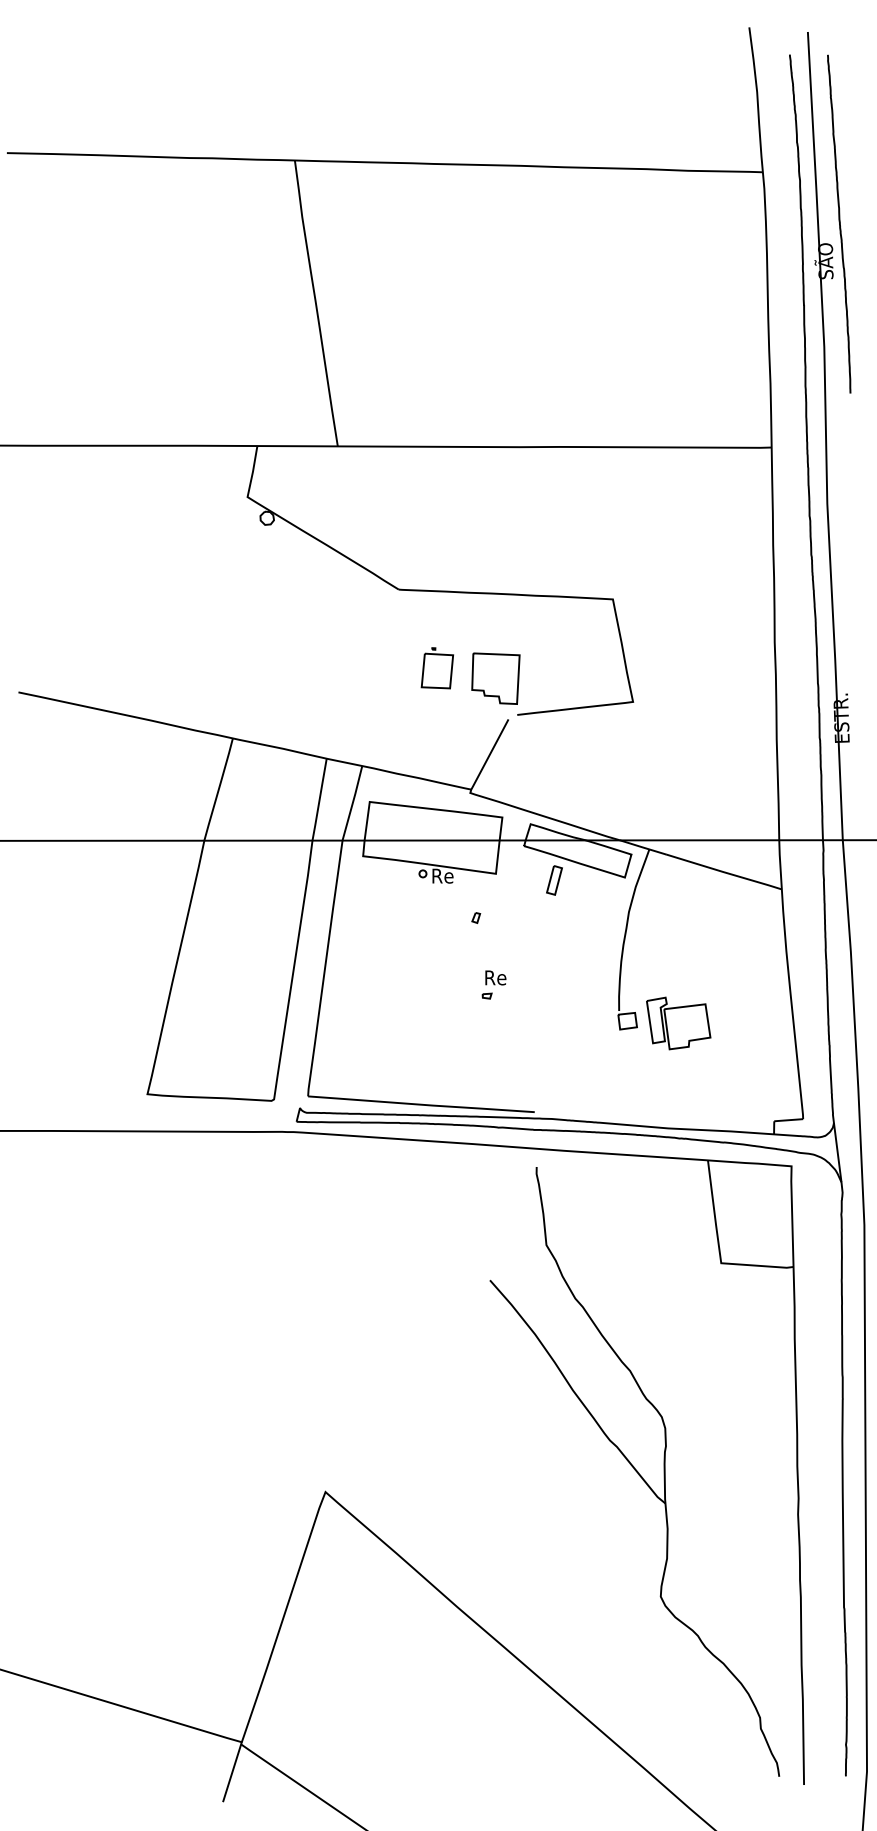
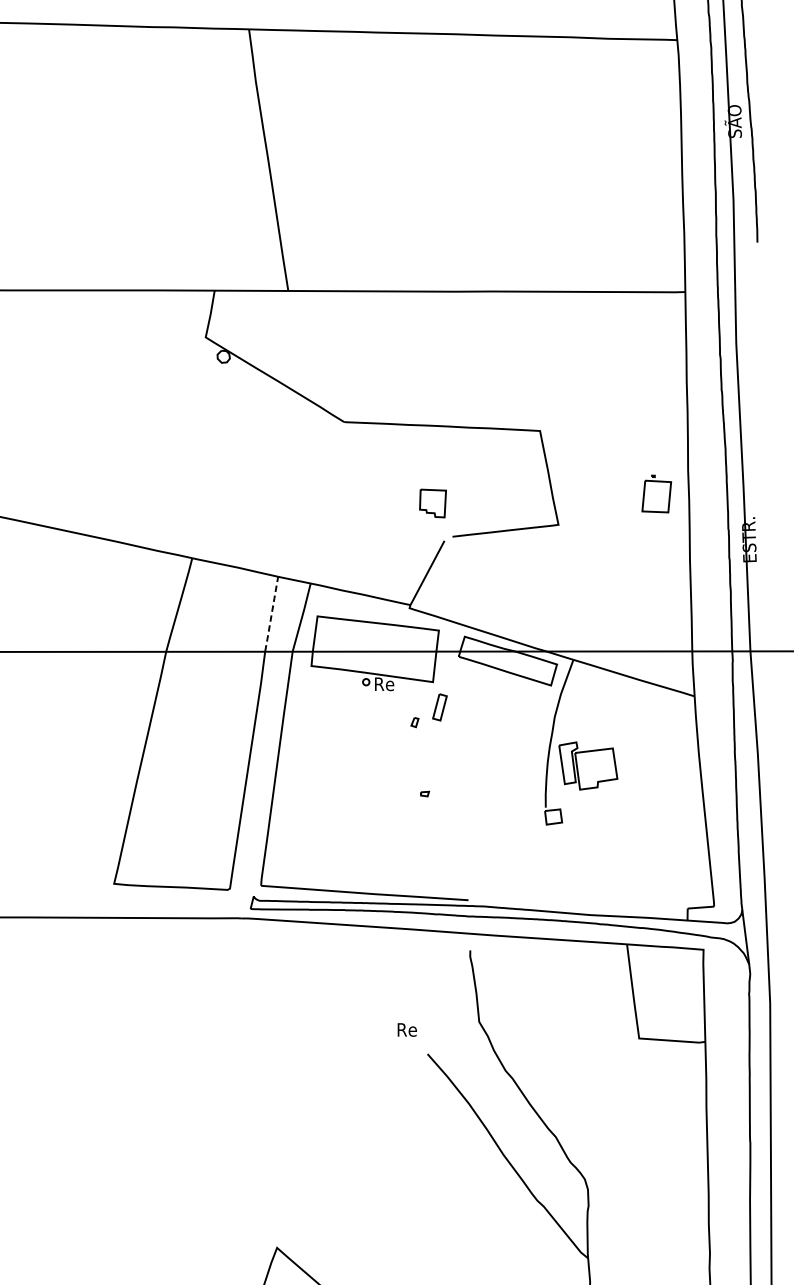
part: (436, 668) -> (655, 494), moved
part: (495, 678) -> (432, 503), size x0.6
line: (319, 799) -> (271, 614), solid -> dashed
part: (554, 880) -> (439, 707), moved
text: (495, 977) -> (407, 1029), moved
part: (678, 1023) -> (588, 766), moved

